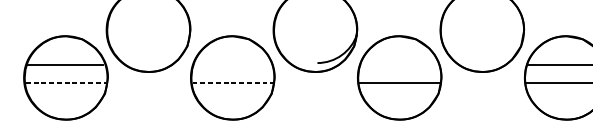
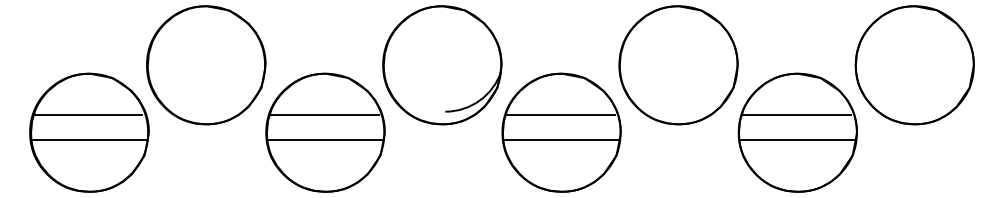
line: (232, 65) -> (324, 115), added
line: (398, 65) -> (560, 115), added
line: (66, 83) -> (89, 140), dashed -> solid
line: (232, 83) -> (325, 140), dashed -> solid

